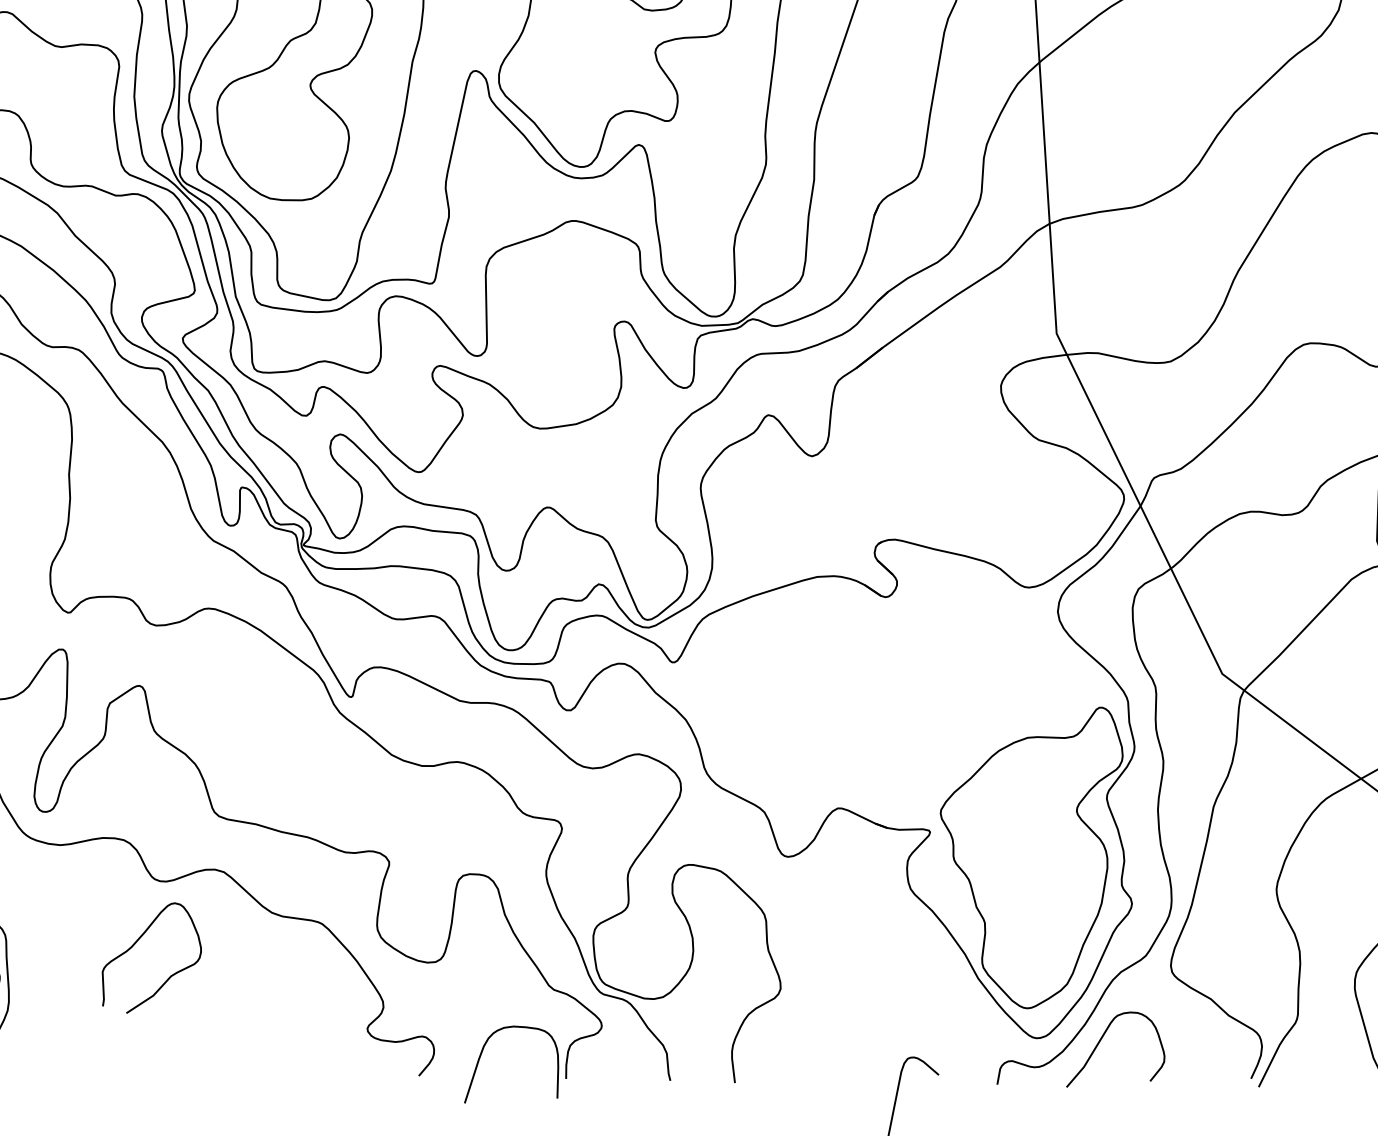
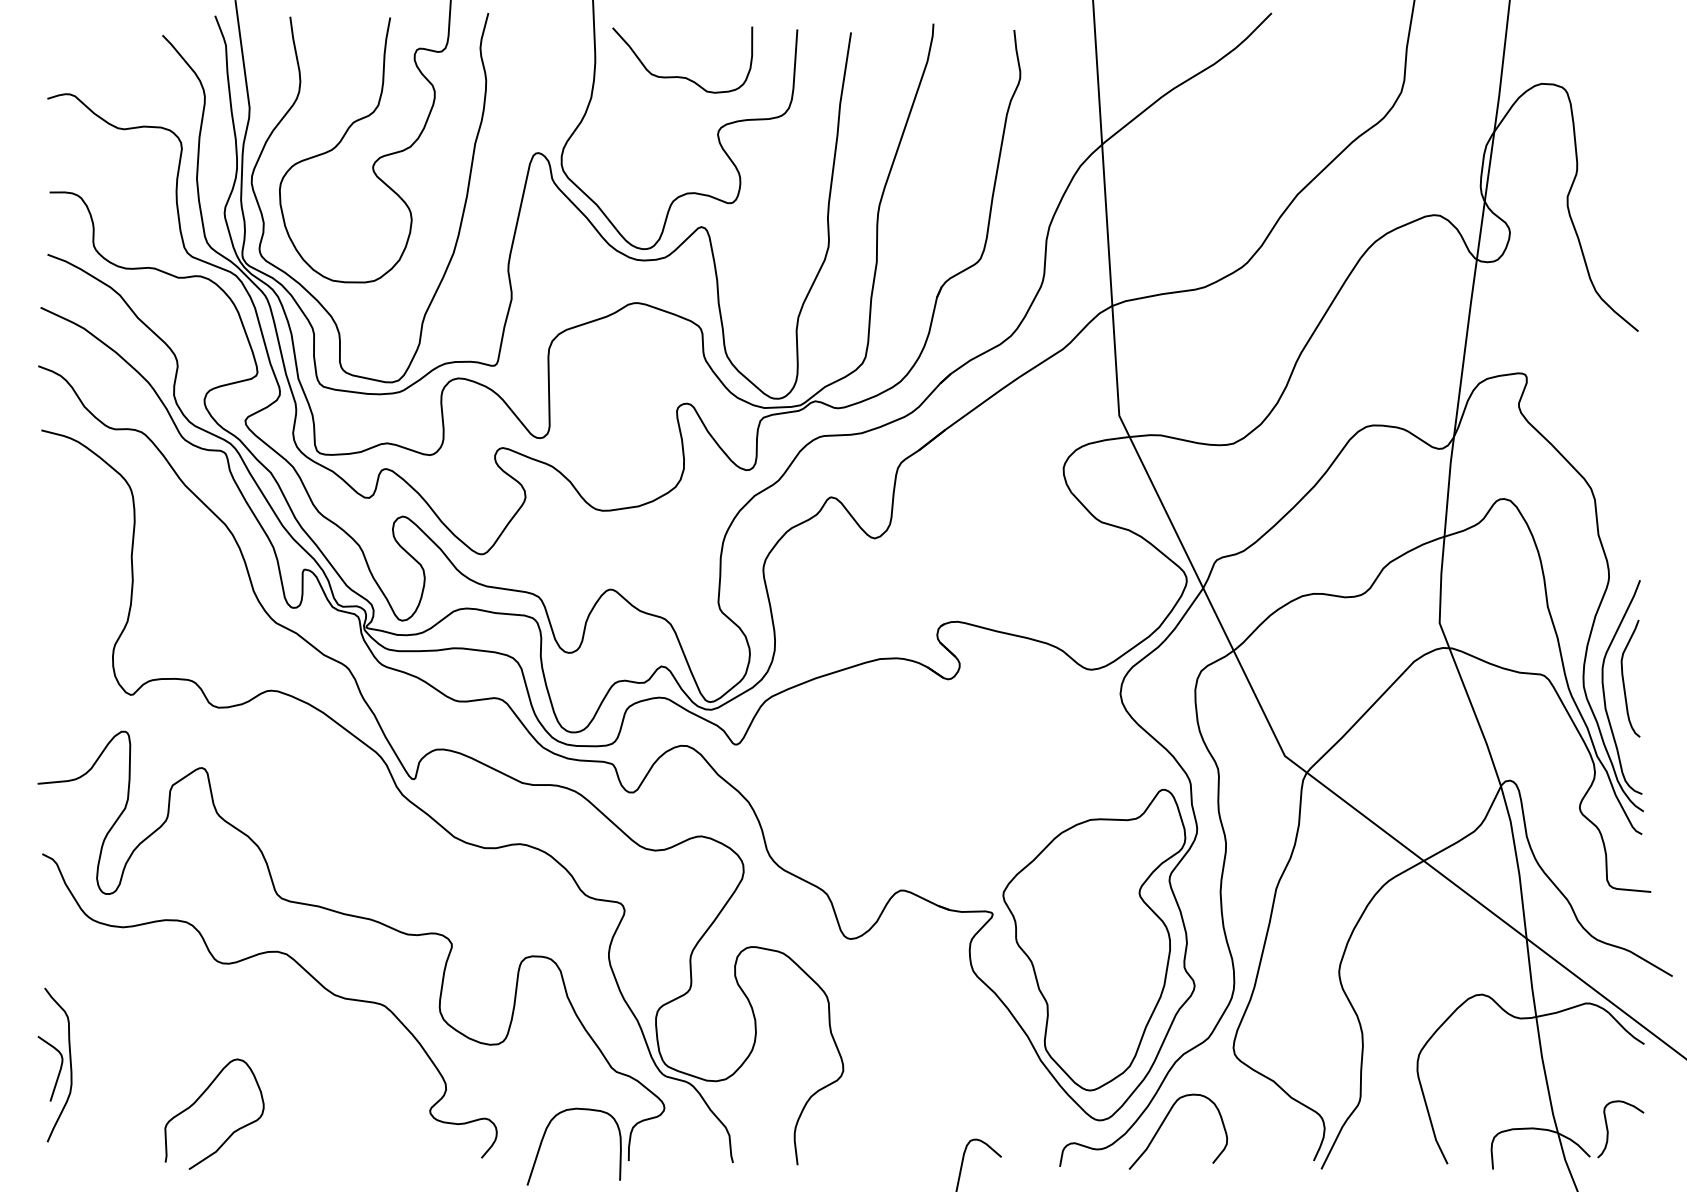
curve: (134, 945) -> (197, 1101), moved

